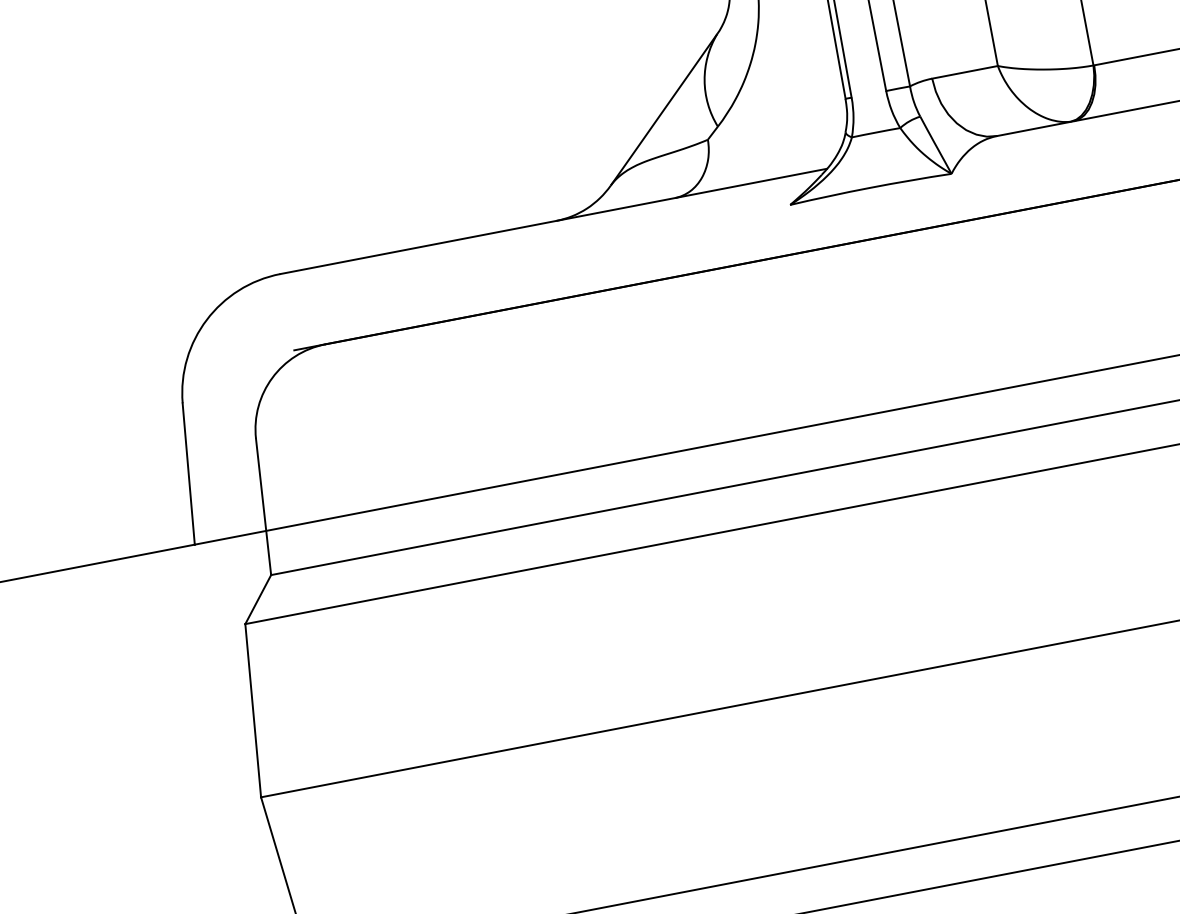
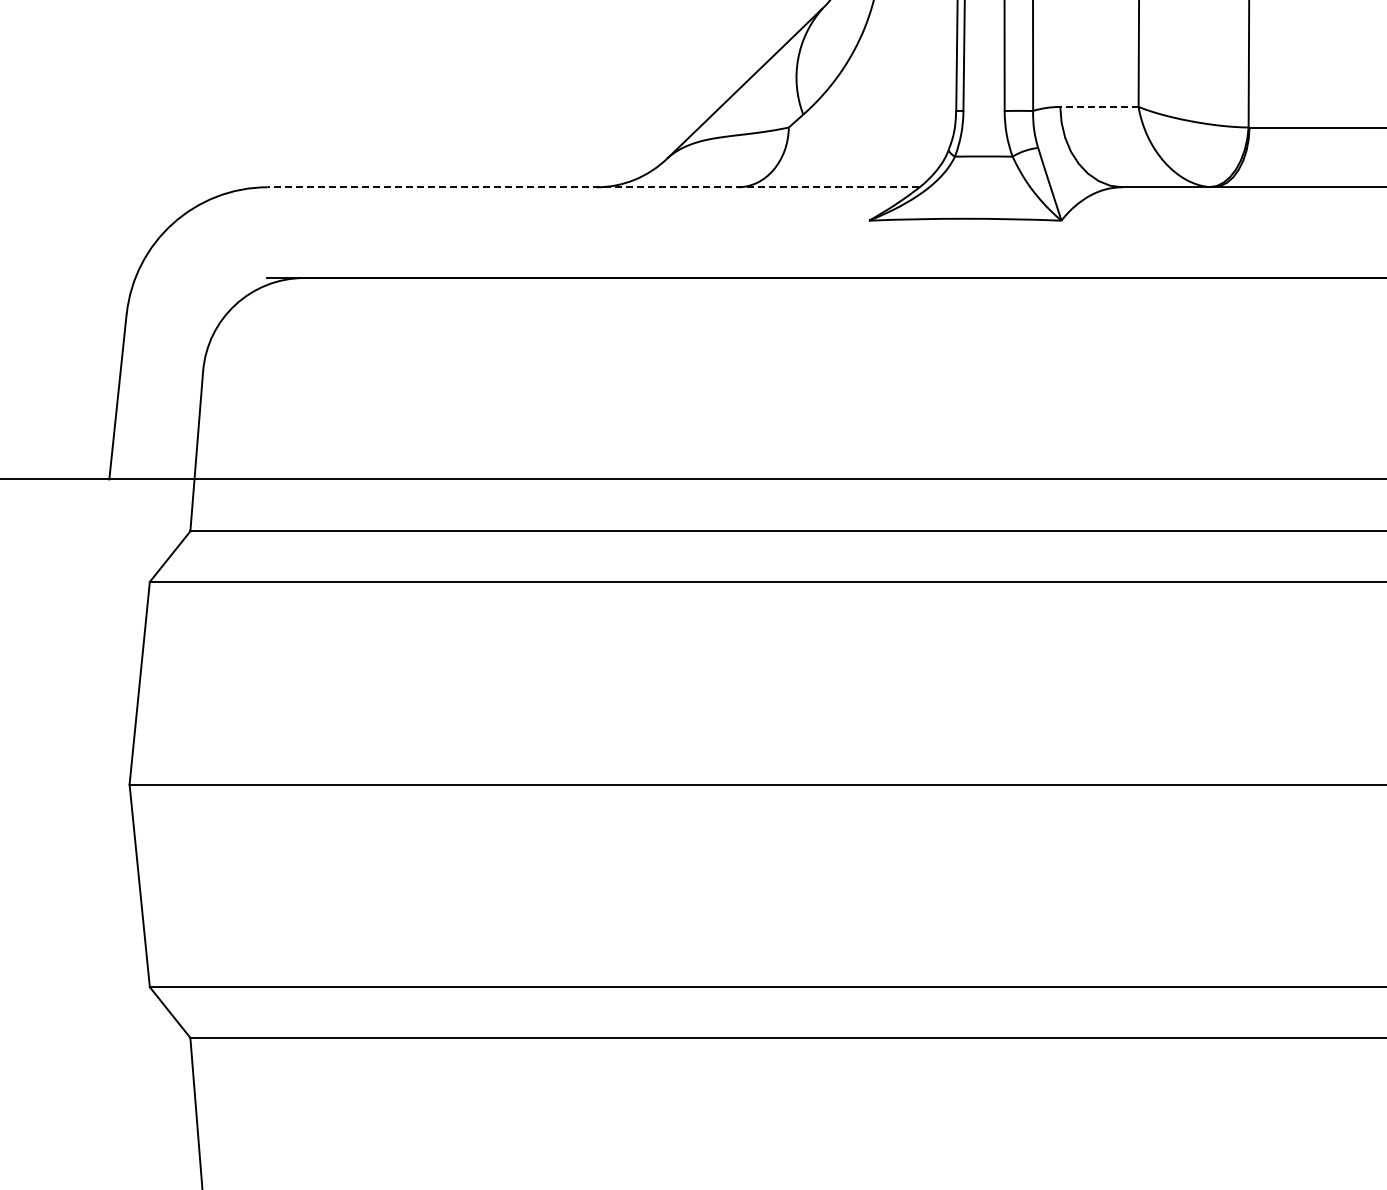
line: (964, 72) -> (1098, 106), solid -> dashed
line: (553, 221) -> (593, 187), solid -> dashed

